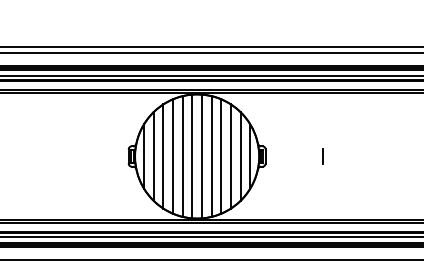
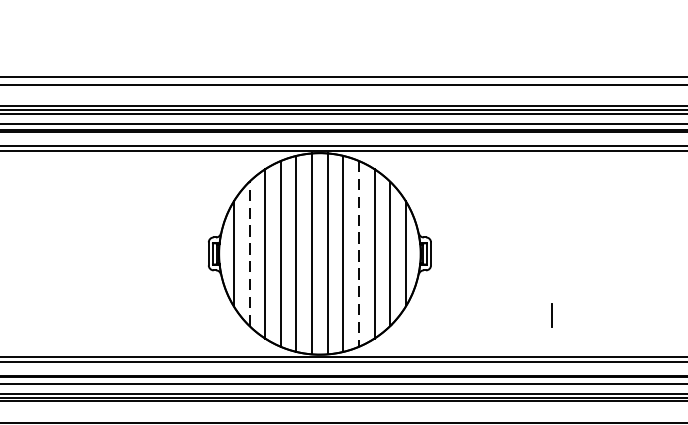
line: (153, 156) -> (249, 253), solid -> dashed
line: (322, 156) -> (550, 315), moved
line: (221, 157) -> (359, 255), solid -> dashed

